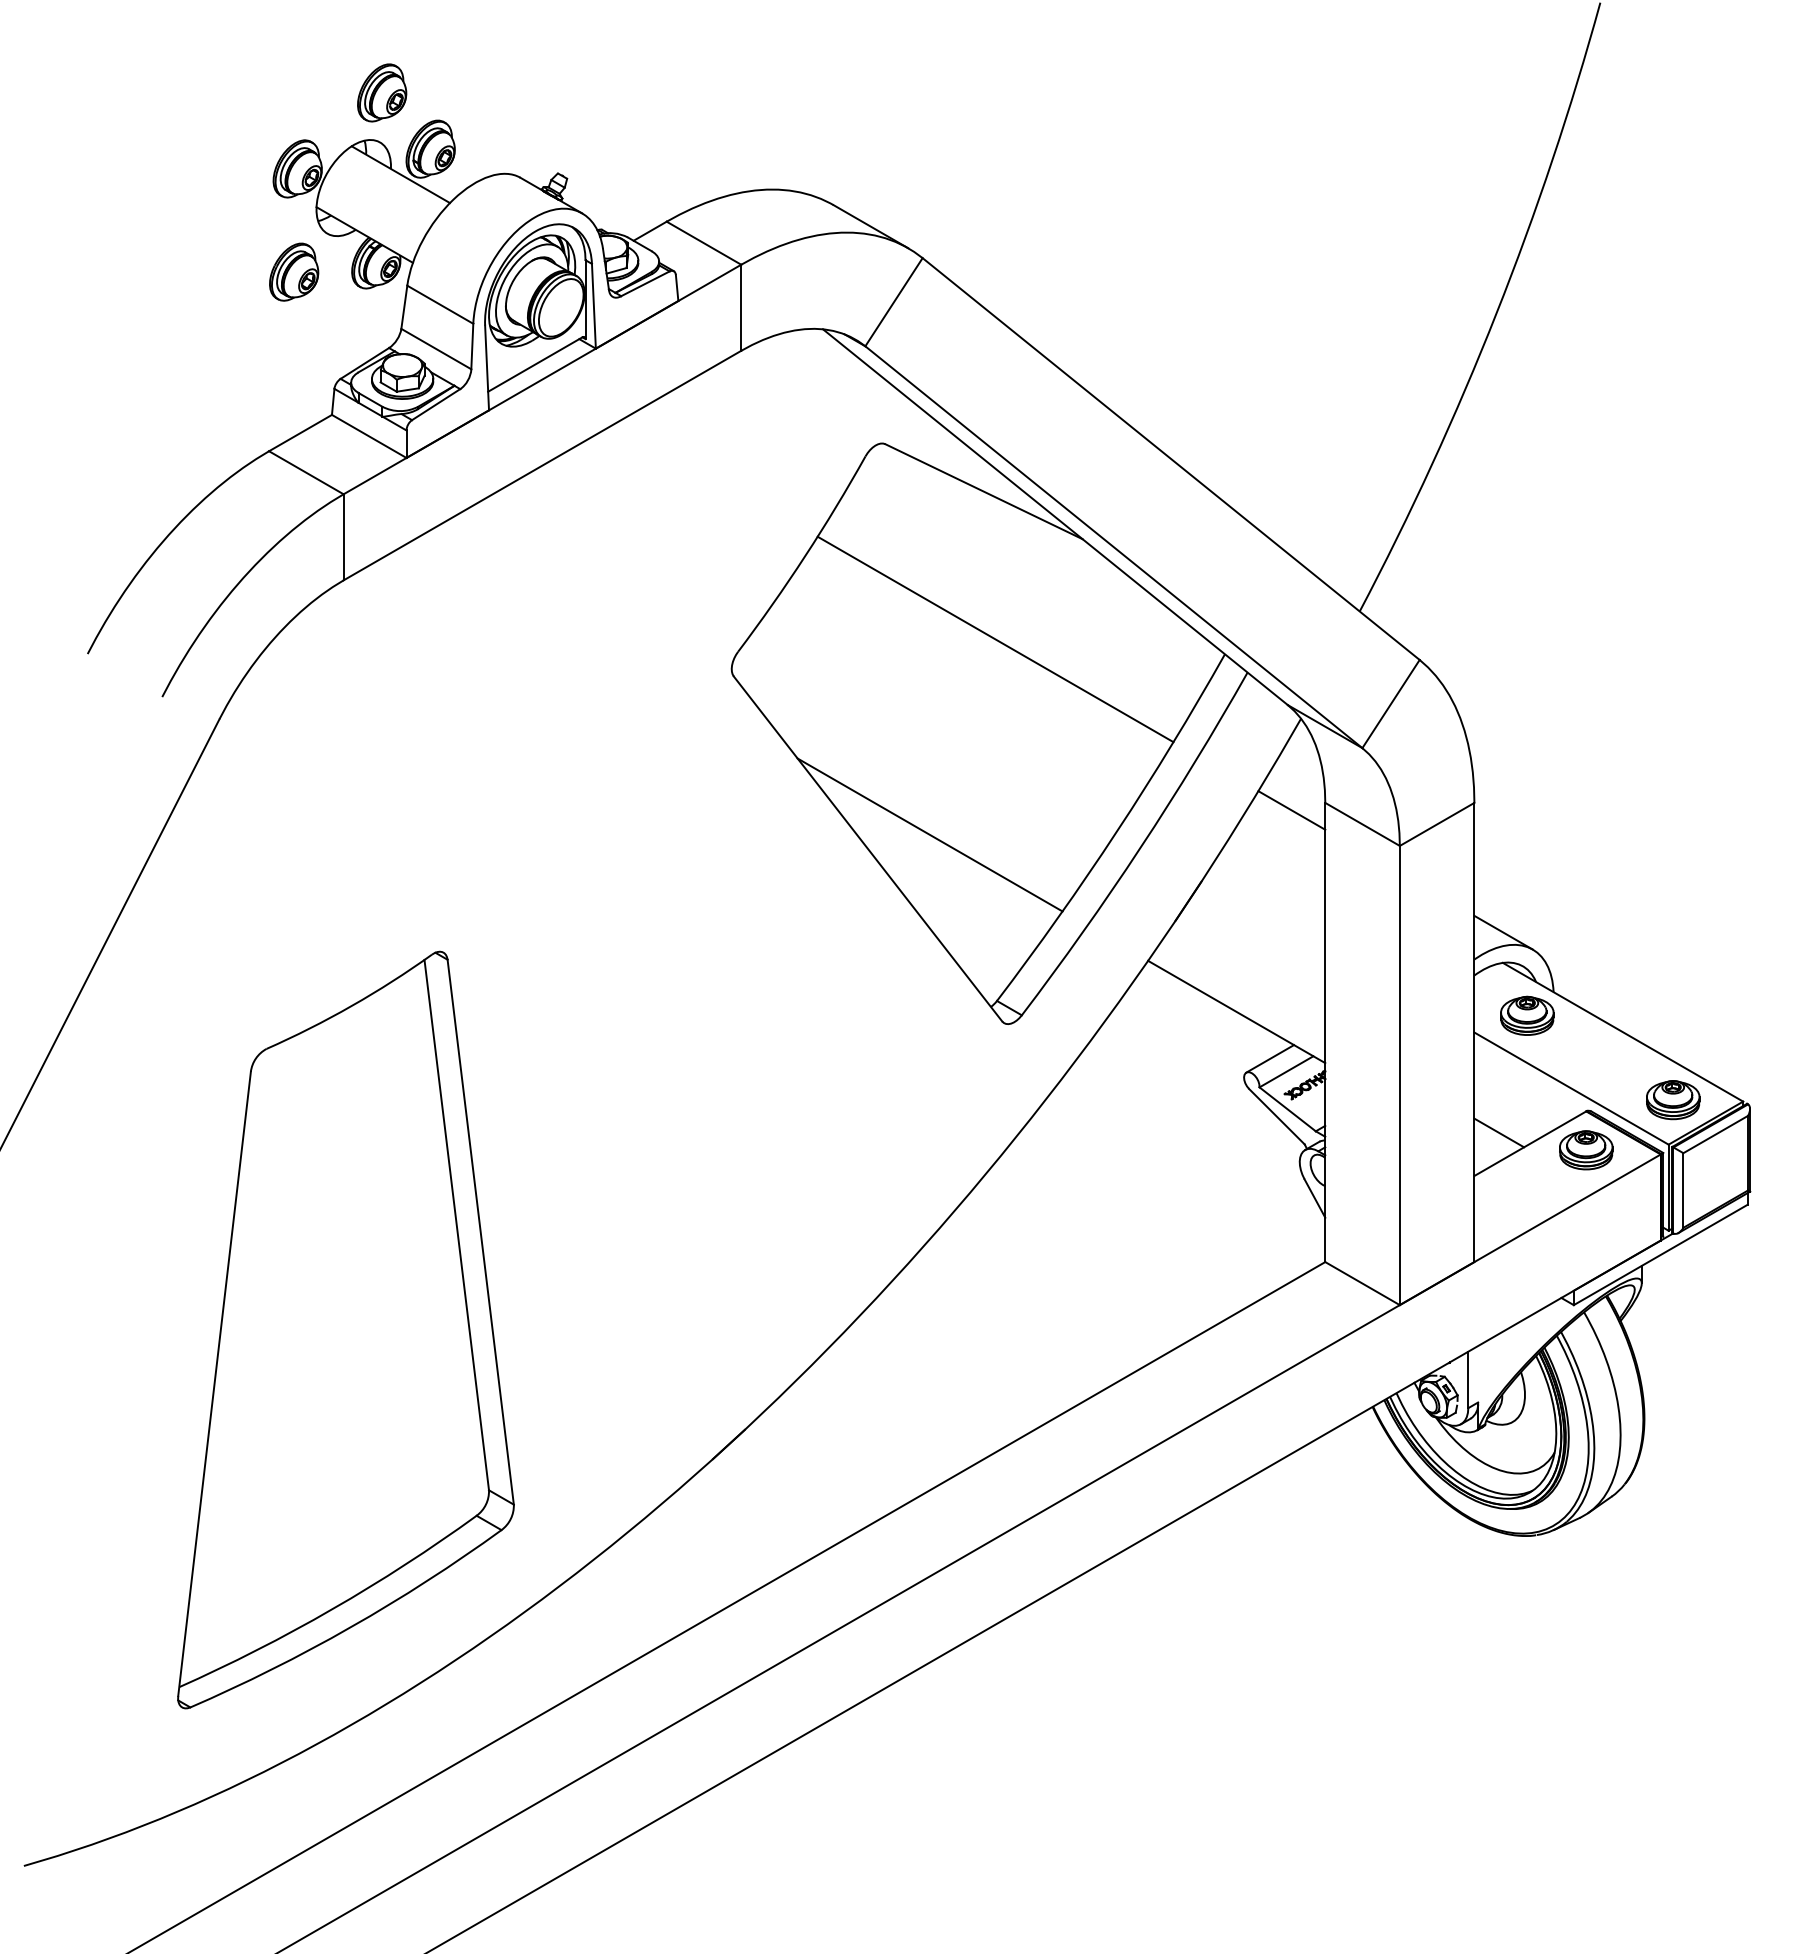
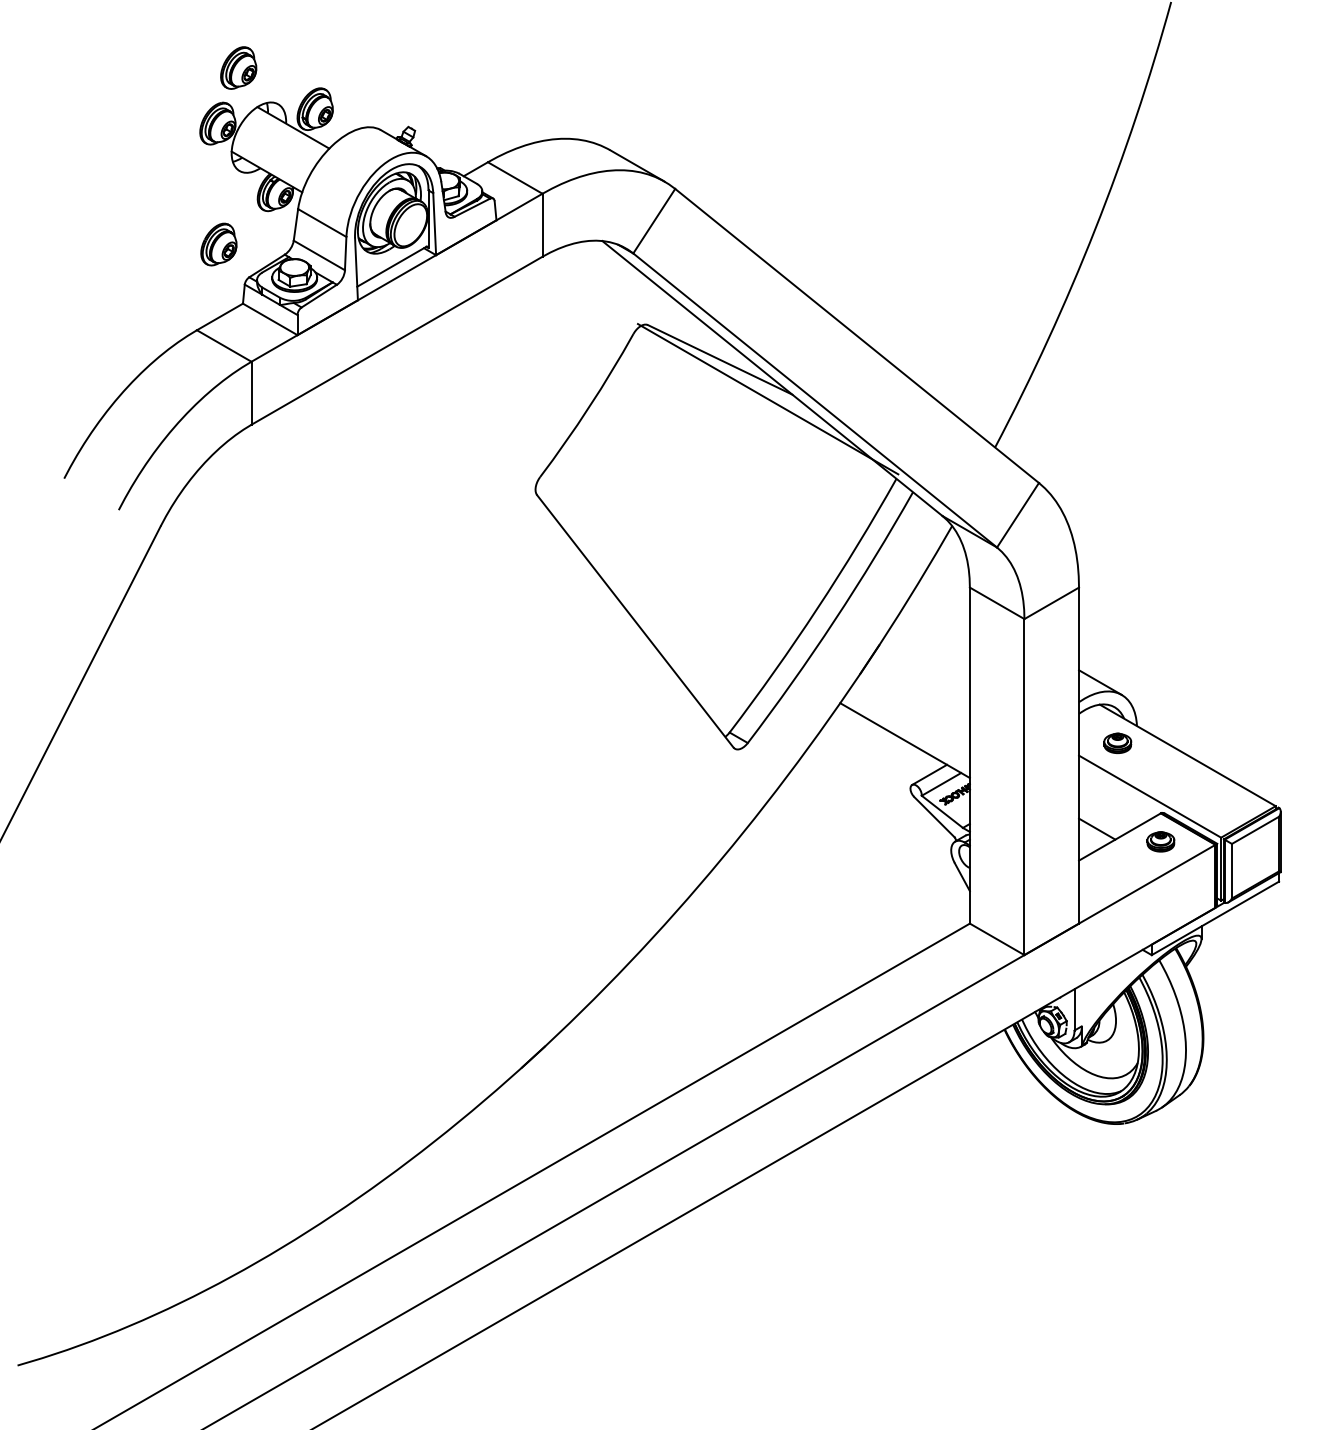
part: (382, 92) -> (238, 67), moved
part: (294, 271) -> (219, 244), moved
line: (995, 639) -> (768, 399), moved
line: (1291, 810) -> (945, 593), removed
line: (929, 834) -> (680, 610), removed
part: (1527, 1015) -> (1117, 743), size x0.7
part: (1673, 1100) -> (1224, 805), removed
part: (1586, 1150) -> (1161, 841), size x0.7
part: (345, 1329) -> (252, 972), removed

